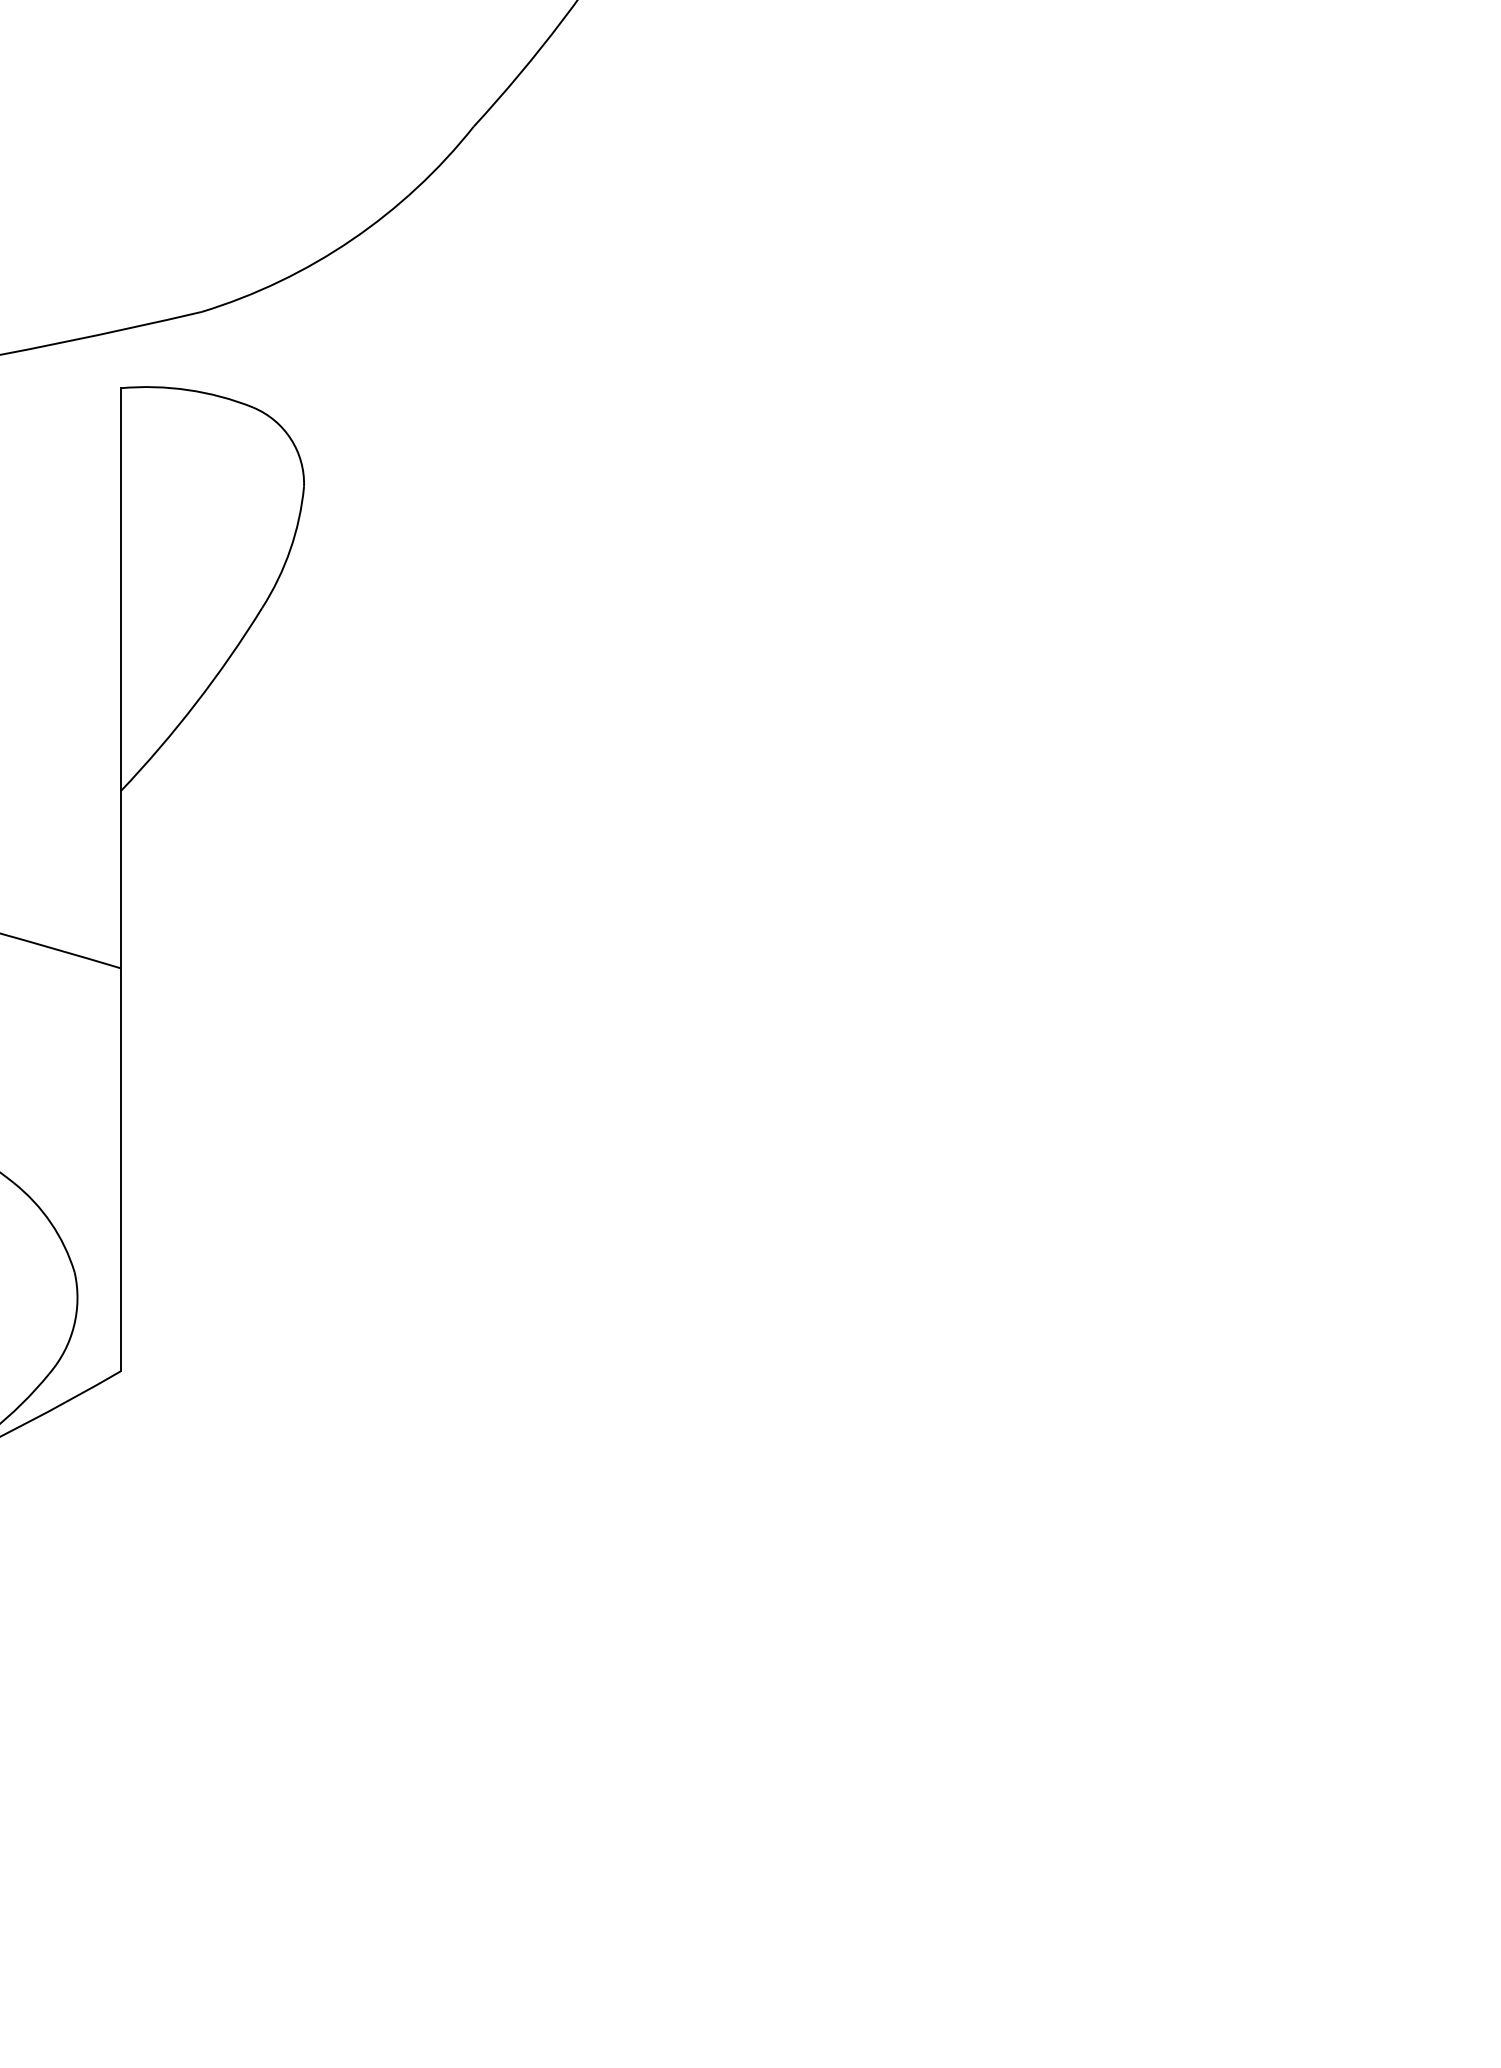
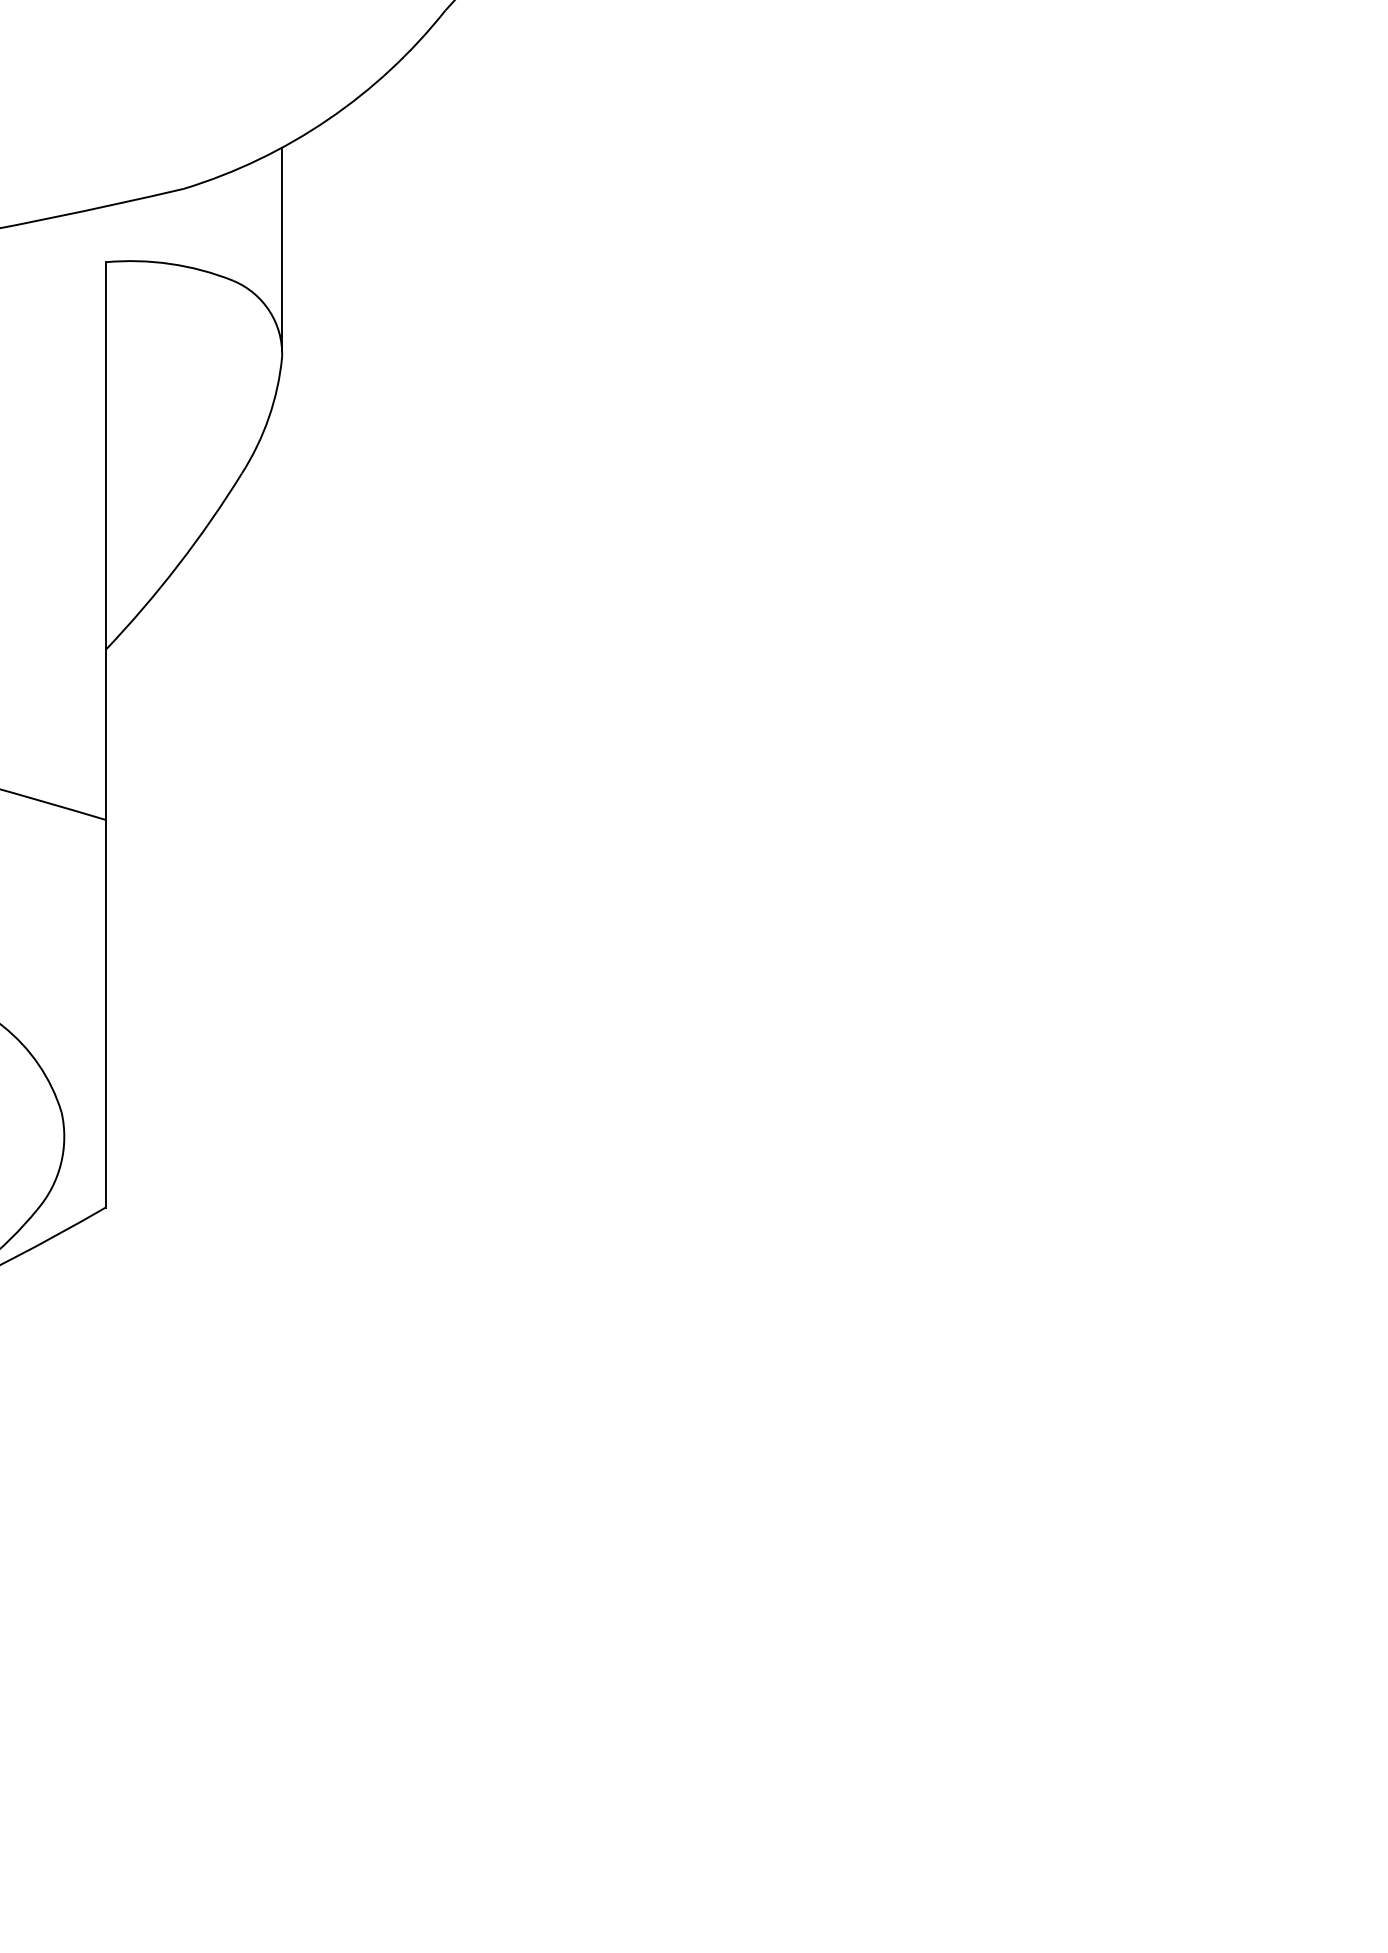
line: (304, 374) -> (282, 249), added

